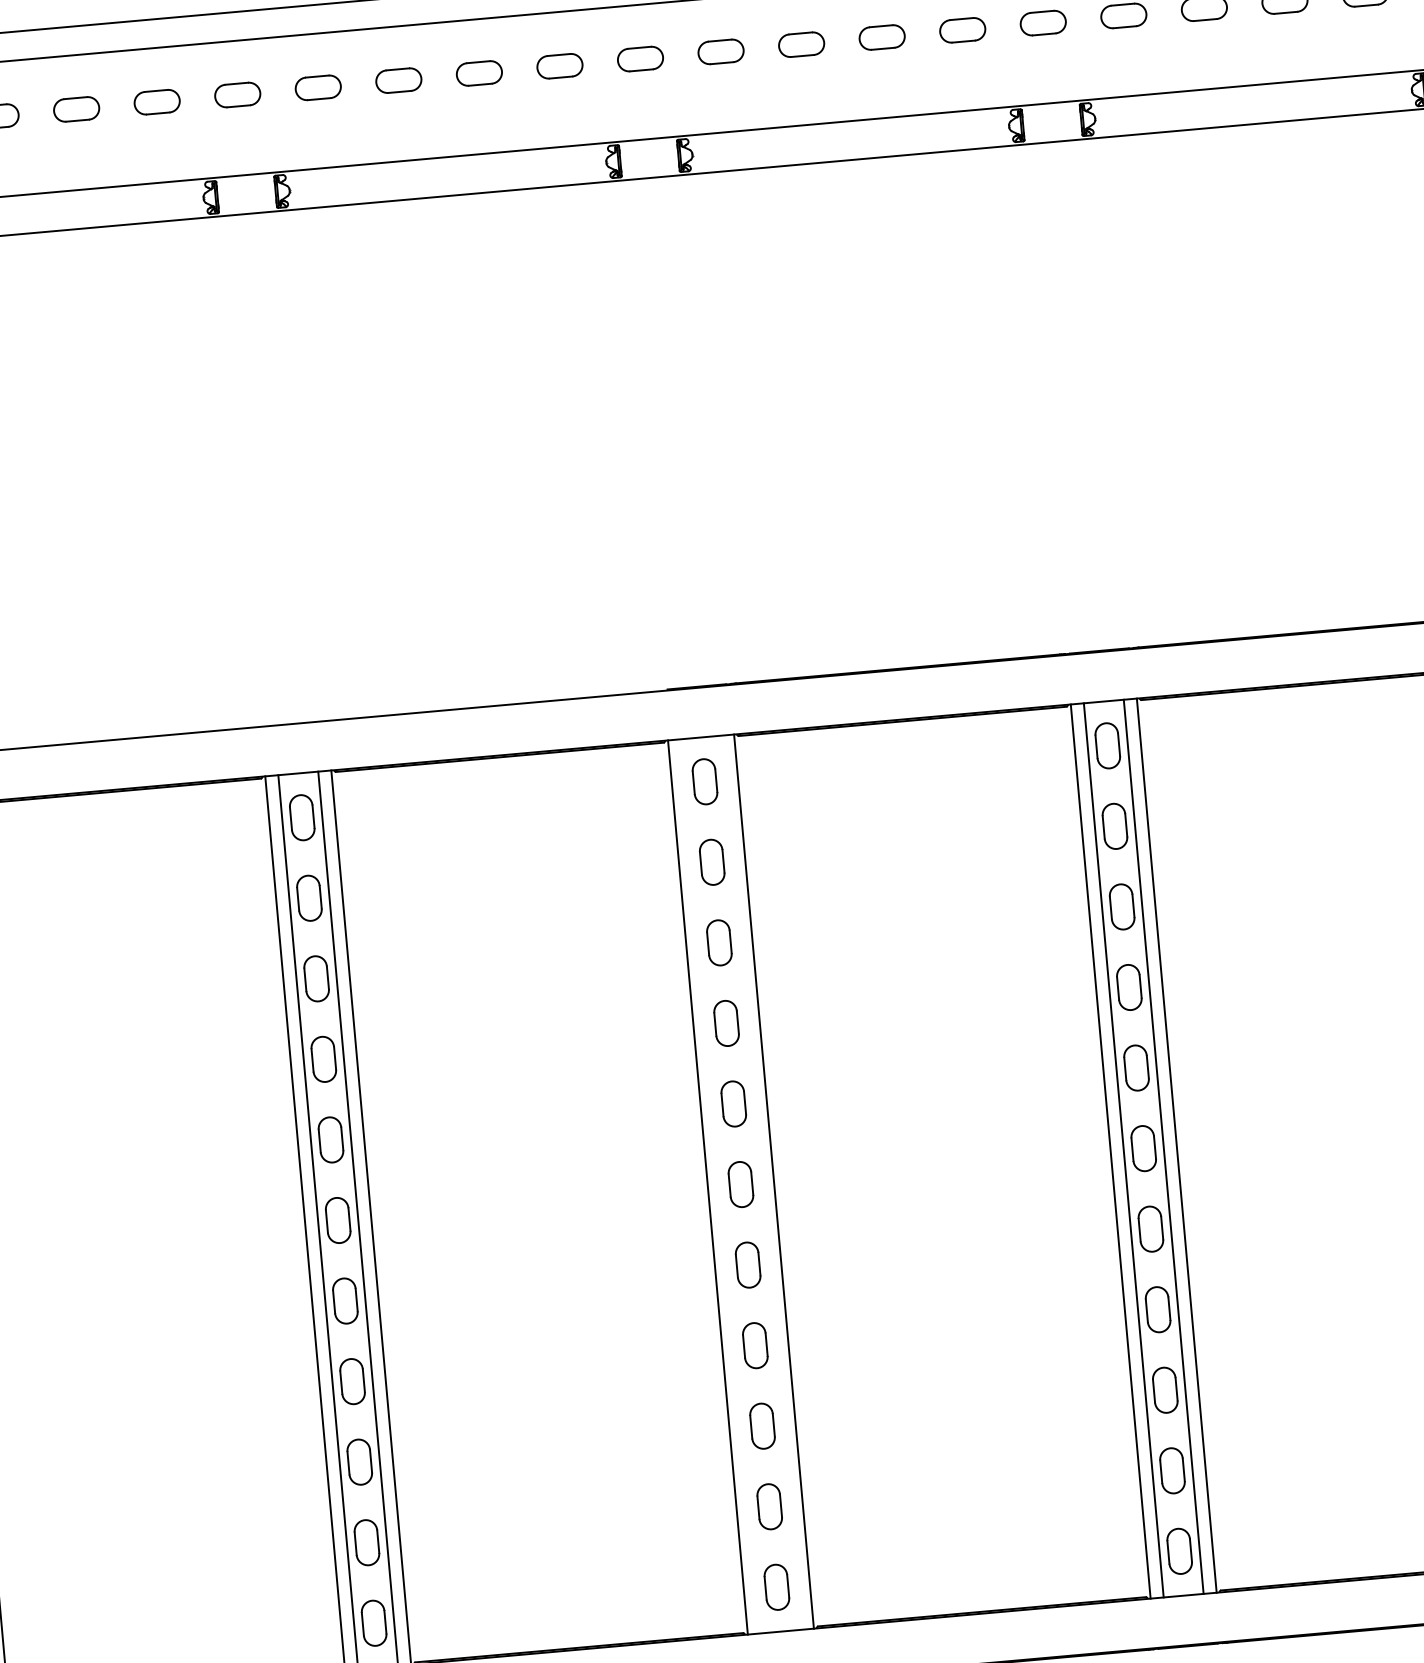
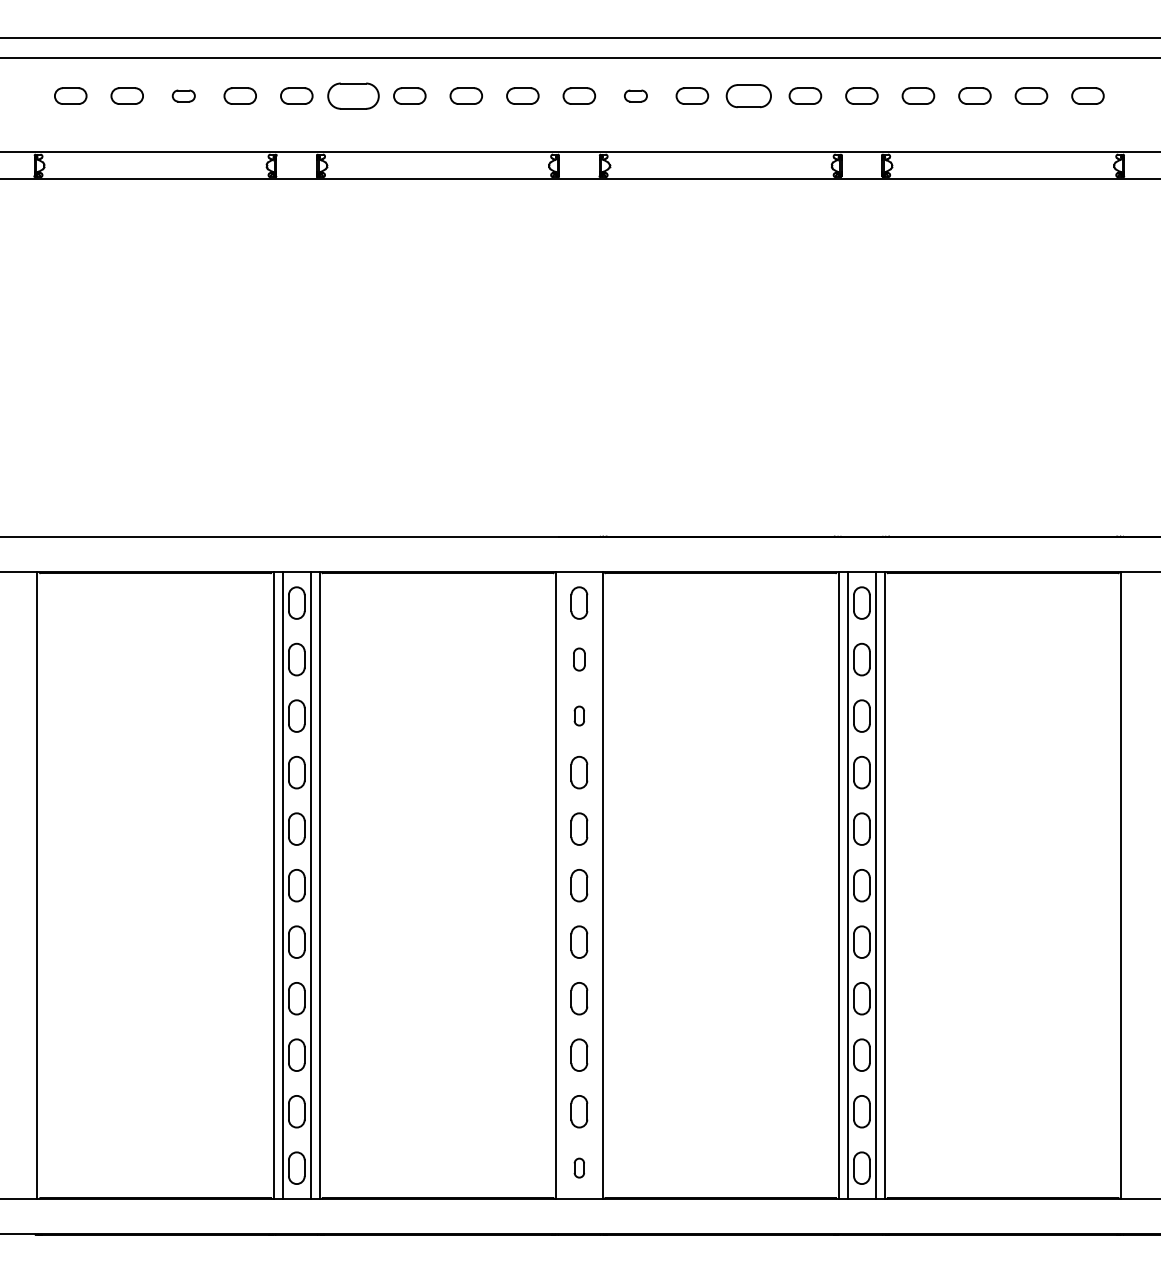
part: (881, 36) -> (748, 95), size x1.4
part: (720, 51) -> (635, 95), size x0.7
part: (317, 87) -> (352, 95), size x1.6
part: (76, 108) -> (183, 95), size x0.7
part: (712, 862) -> (579, 659), size x0.7
part: (719, 941) -> (579, 715), size x0.6
part: (777, 1586) -> (579, 1167), size x0.6

